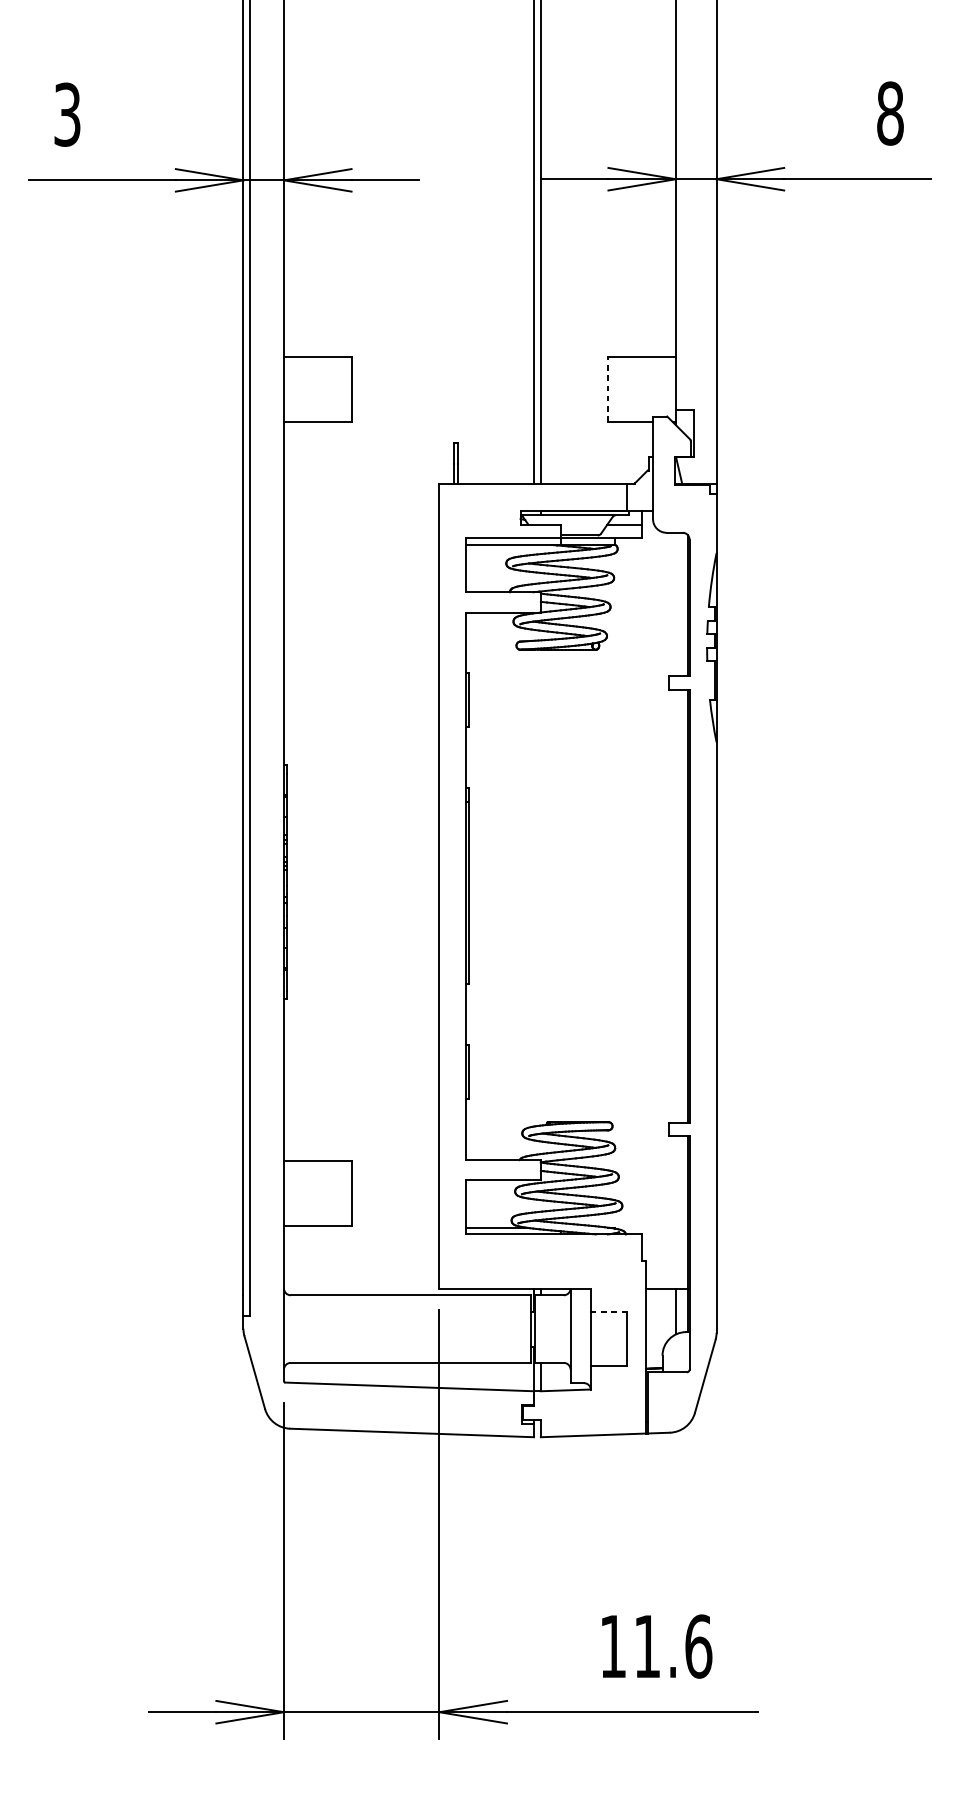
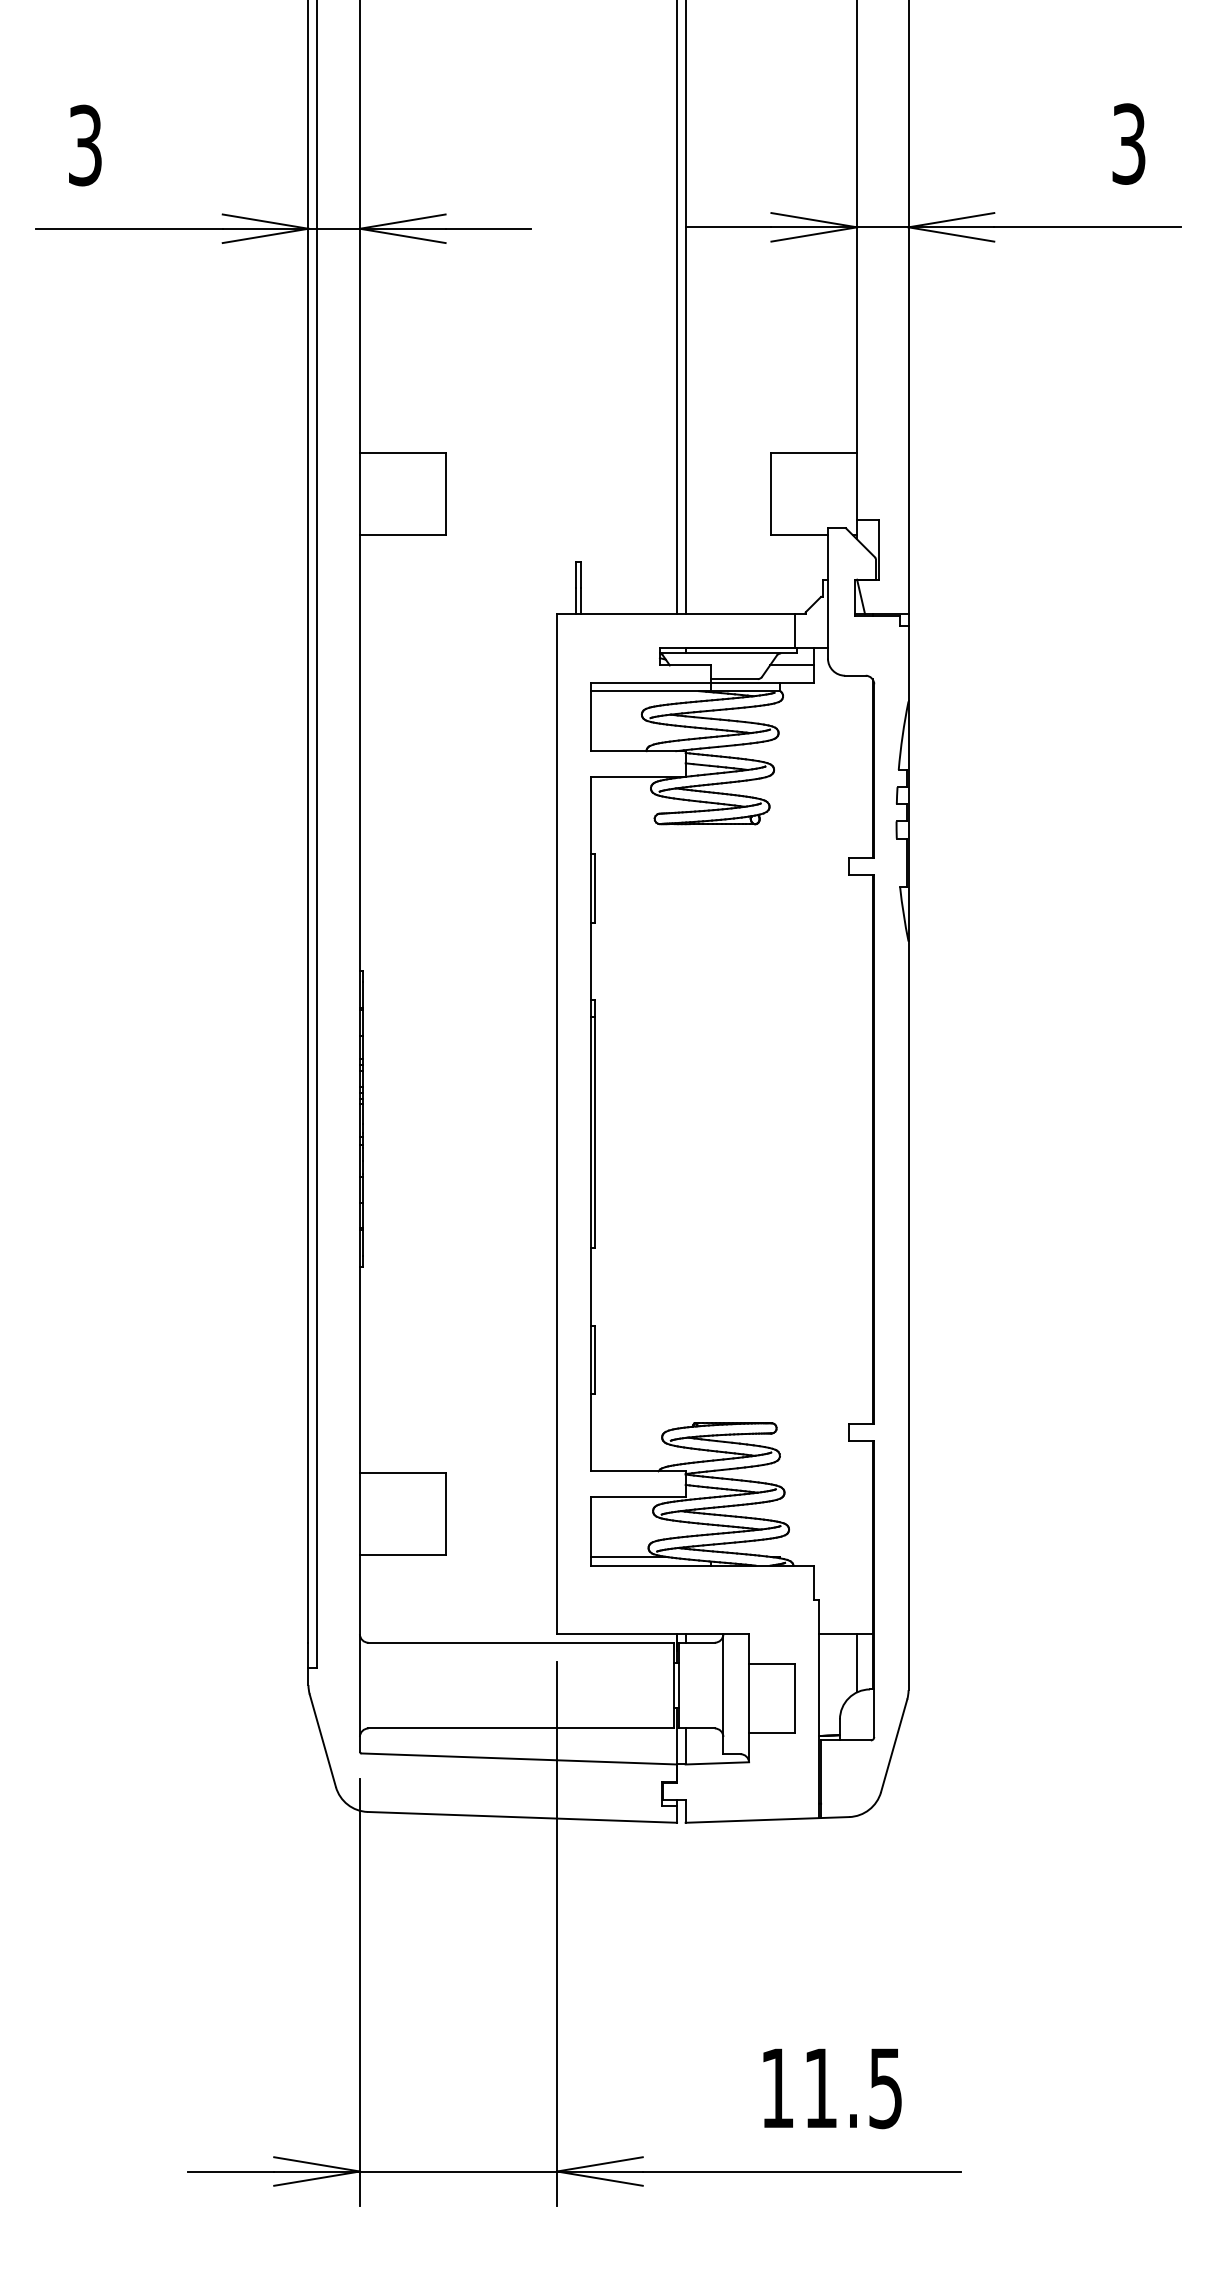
text: (890, 113) -> (1129, 143), 8 -> 3
line: (608, 389) -> (771, 493), dashed -> solid
line: (609, 1311) -> (772, 1663), dashed -> solid
text: (699, 1646) -> (886, 2088), 11.6 -> 11.5

